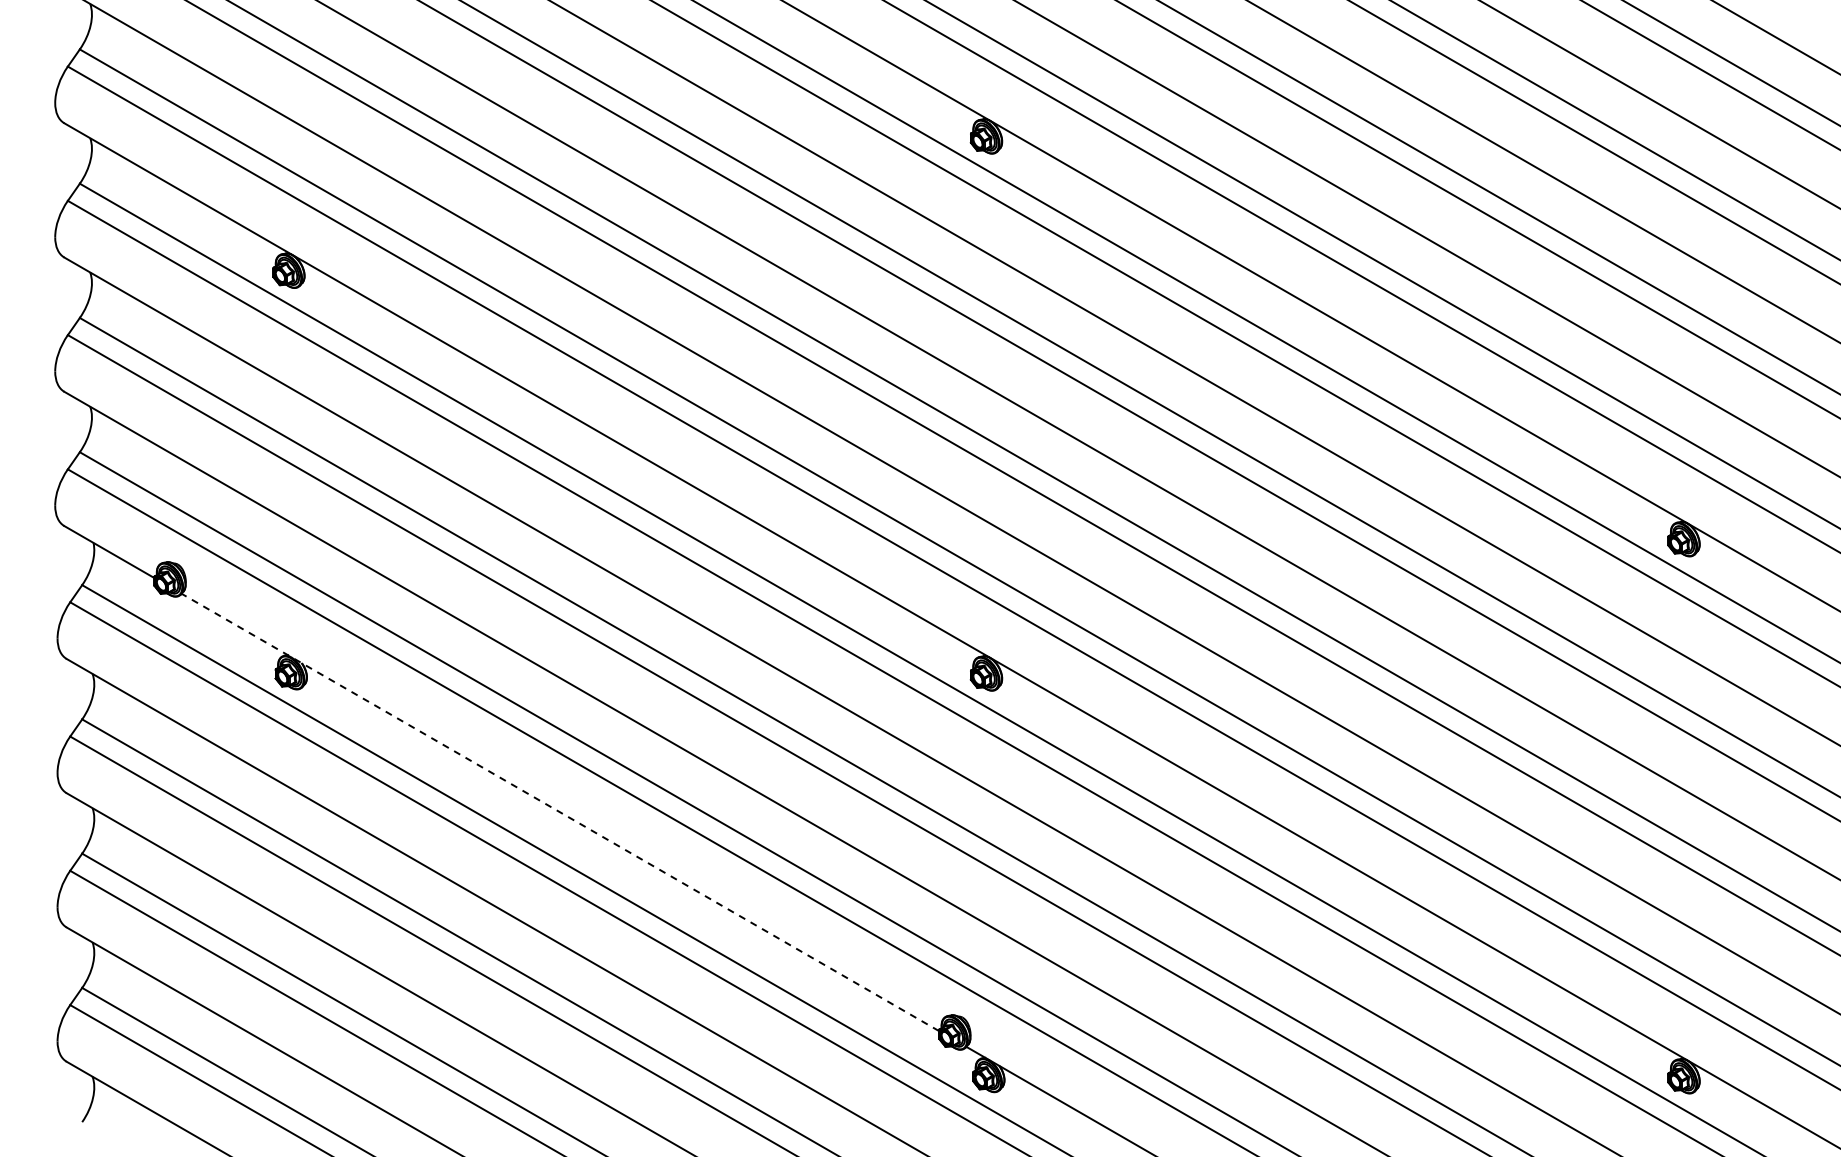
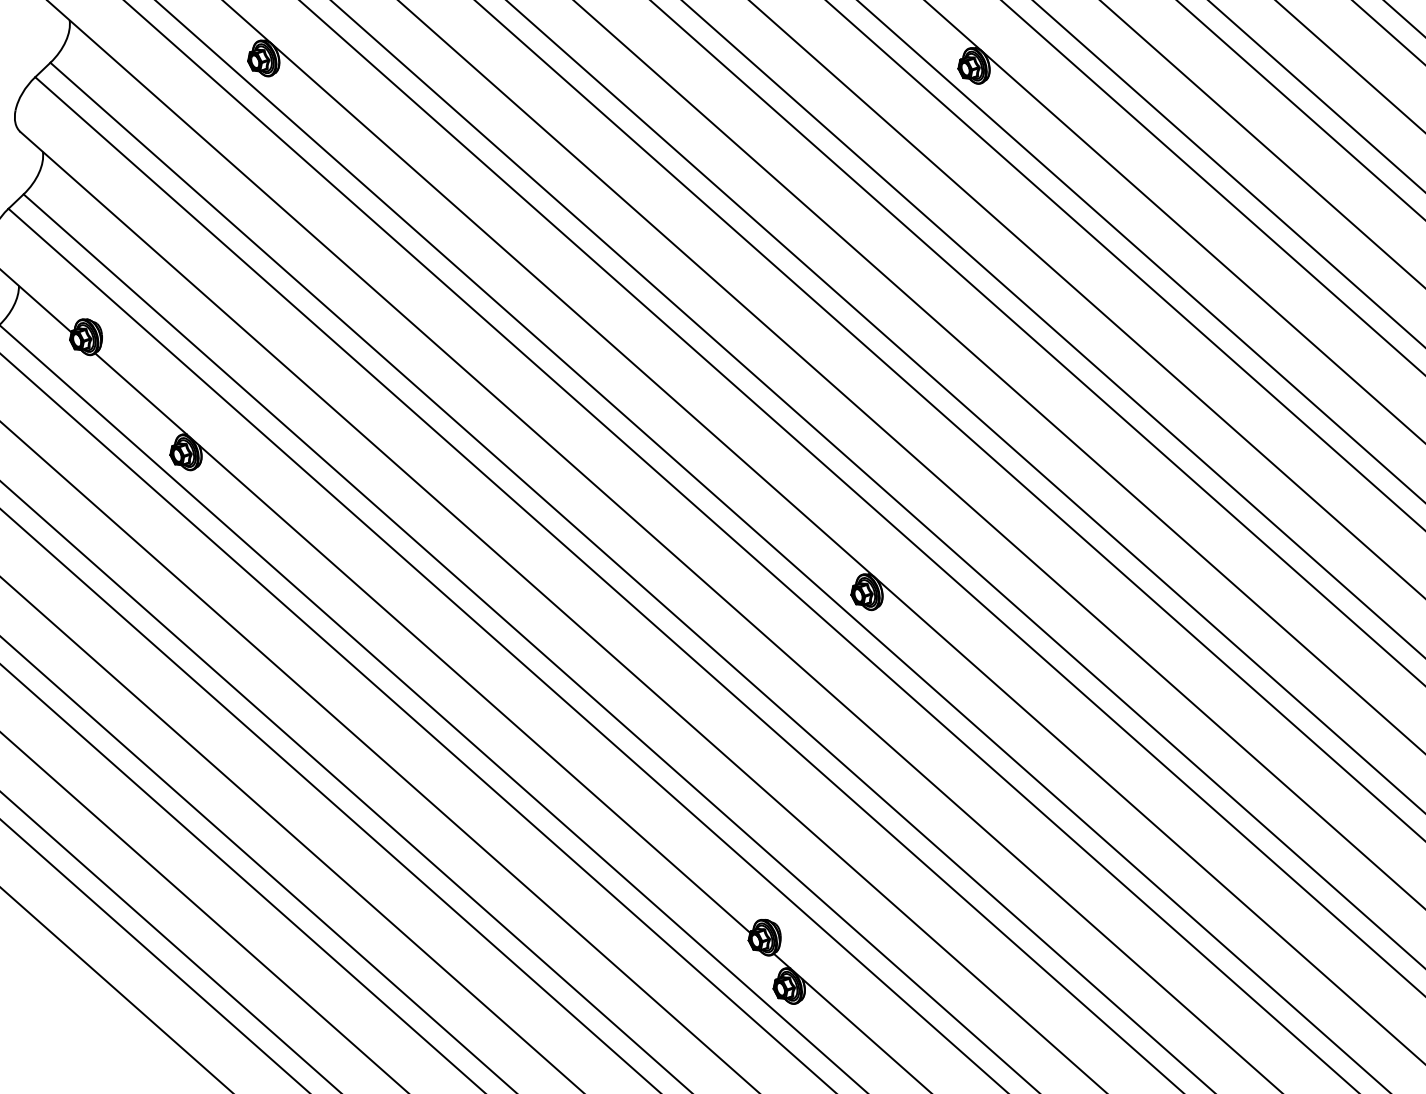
line: (559, 812) -> (421, 643), dashed -> solid

